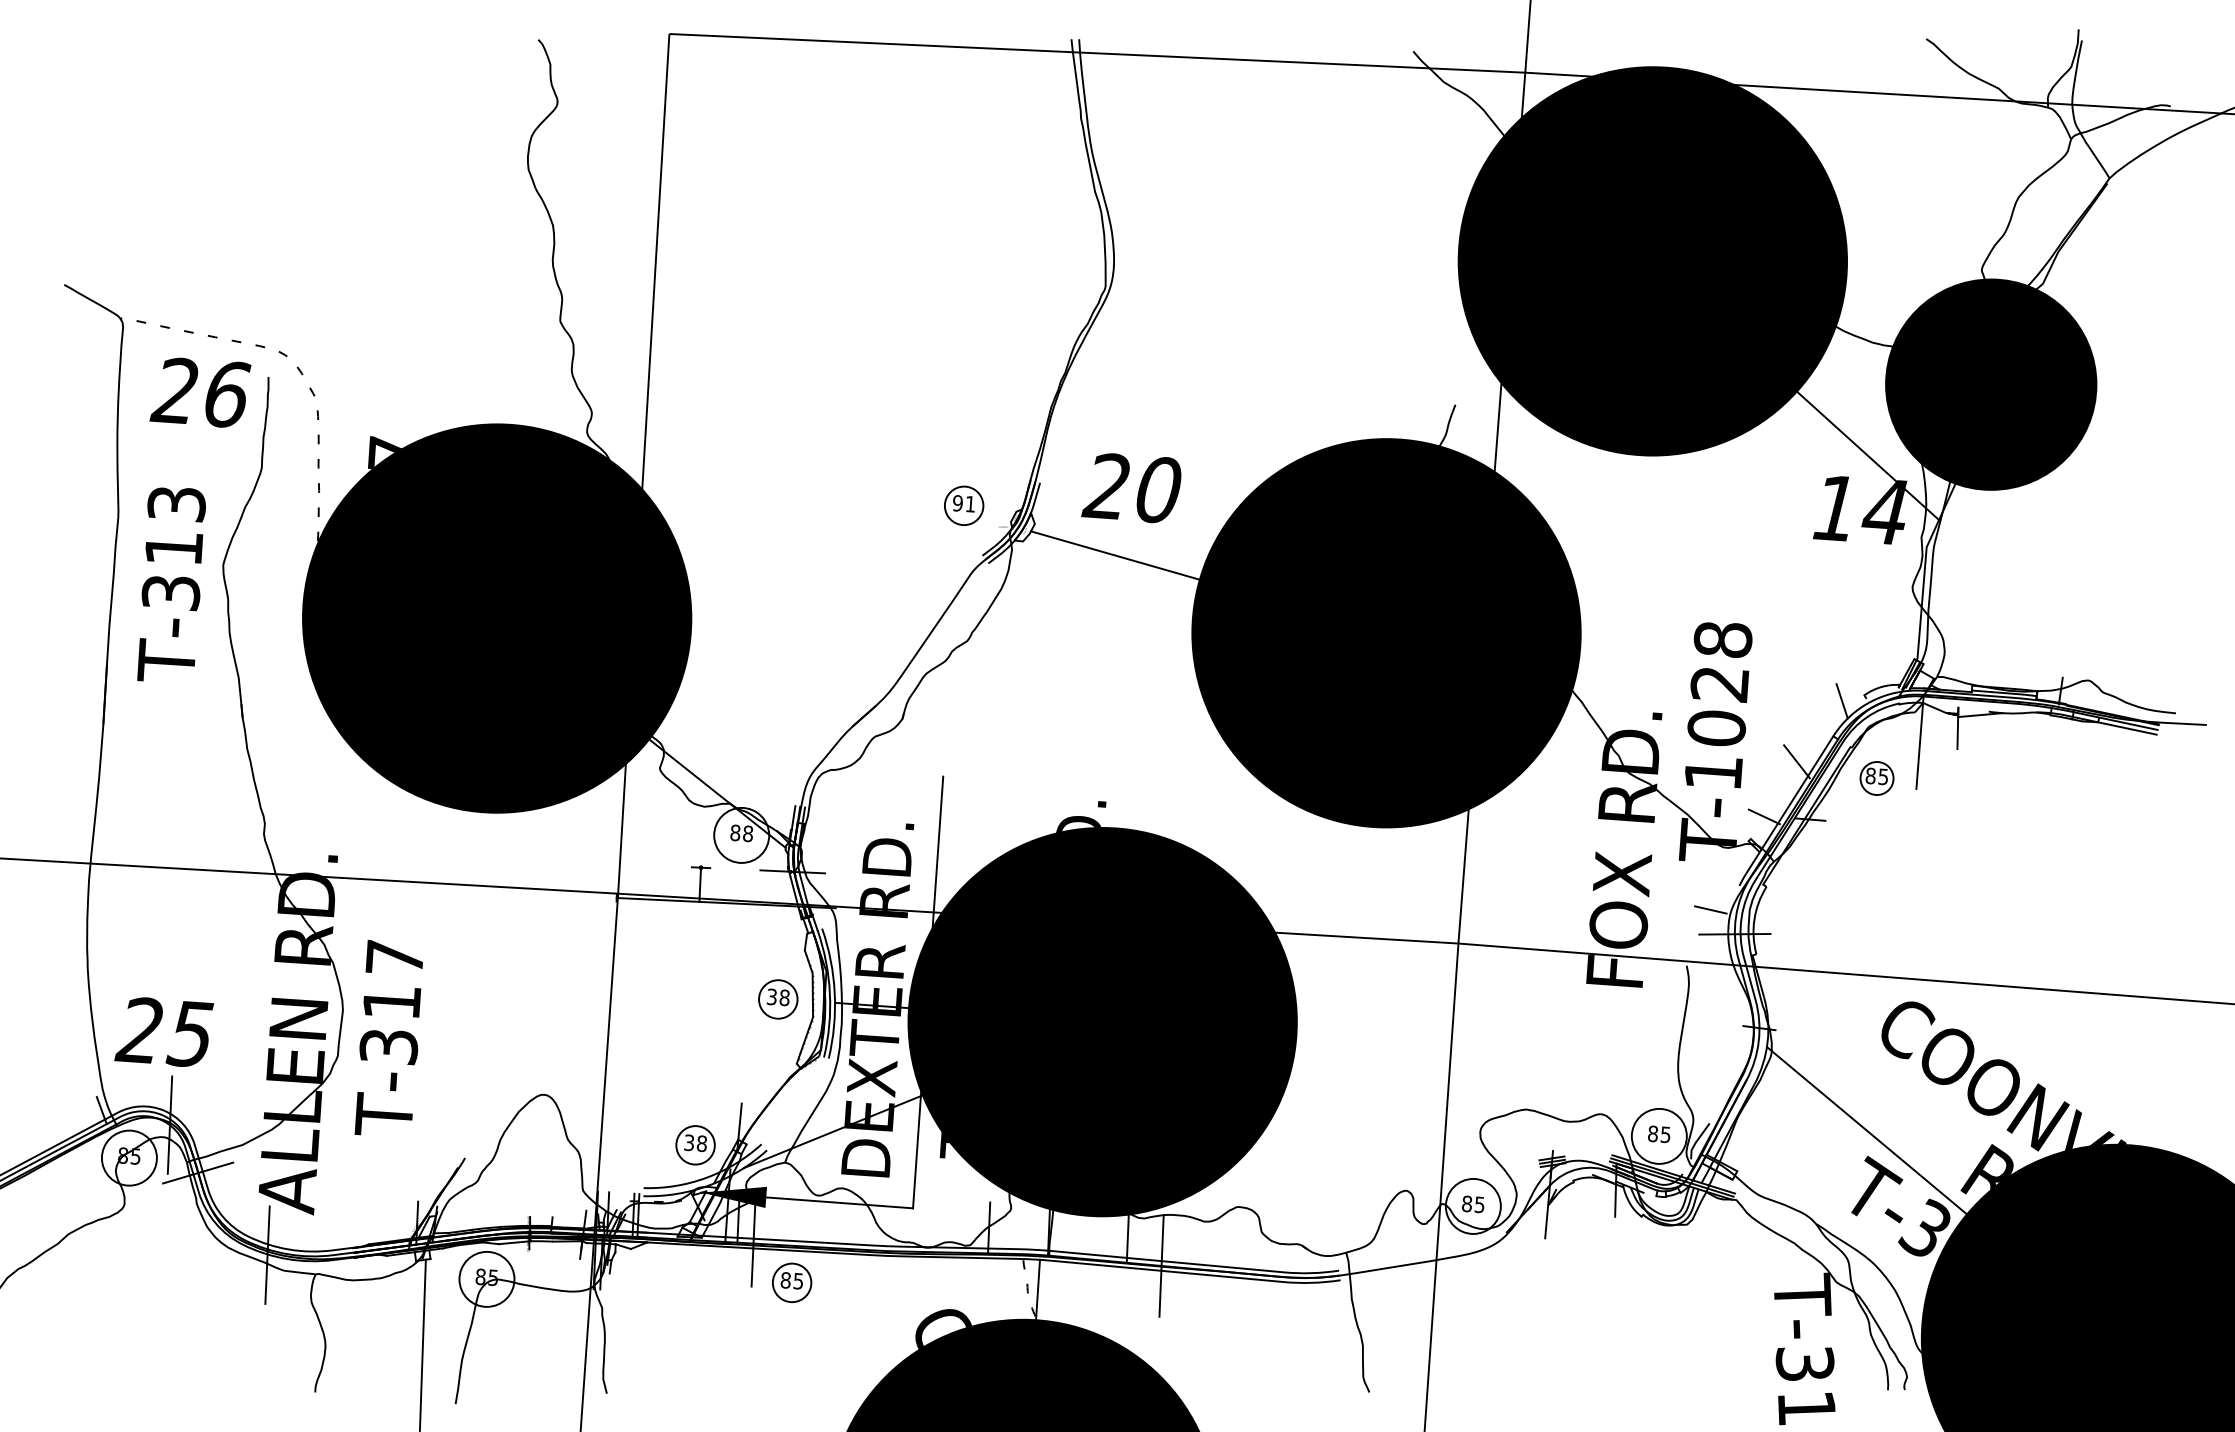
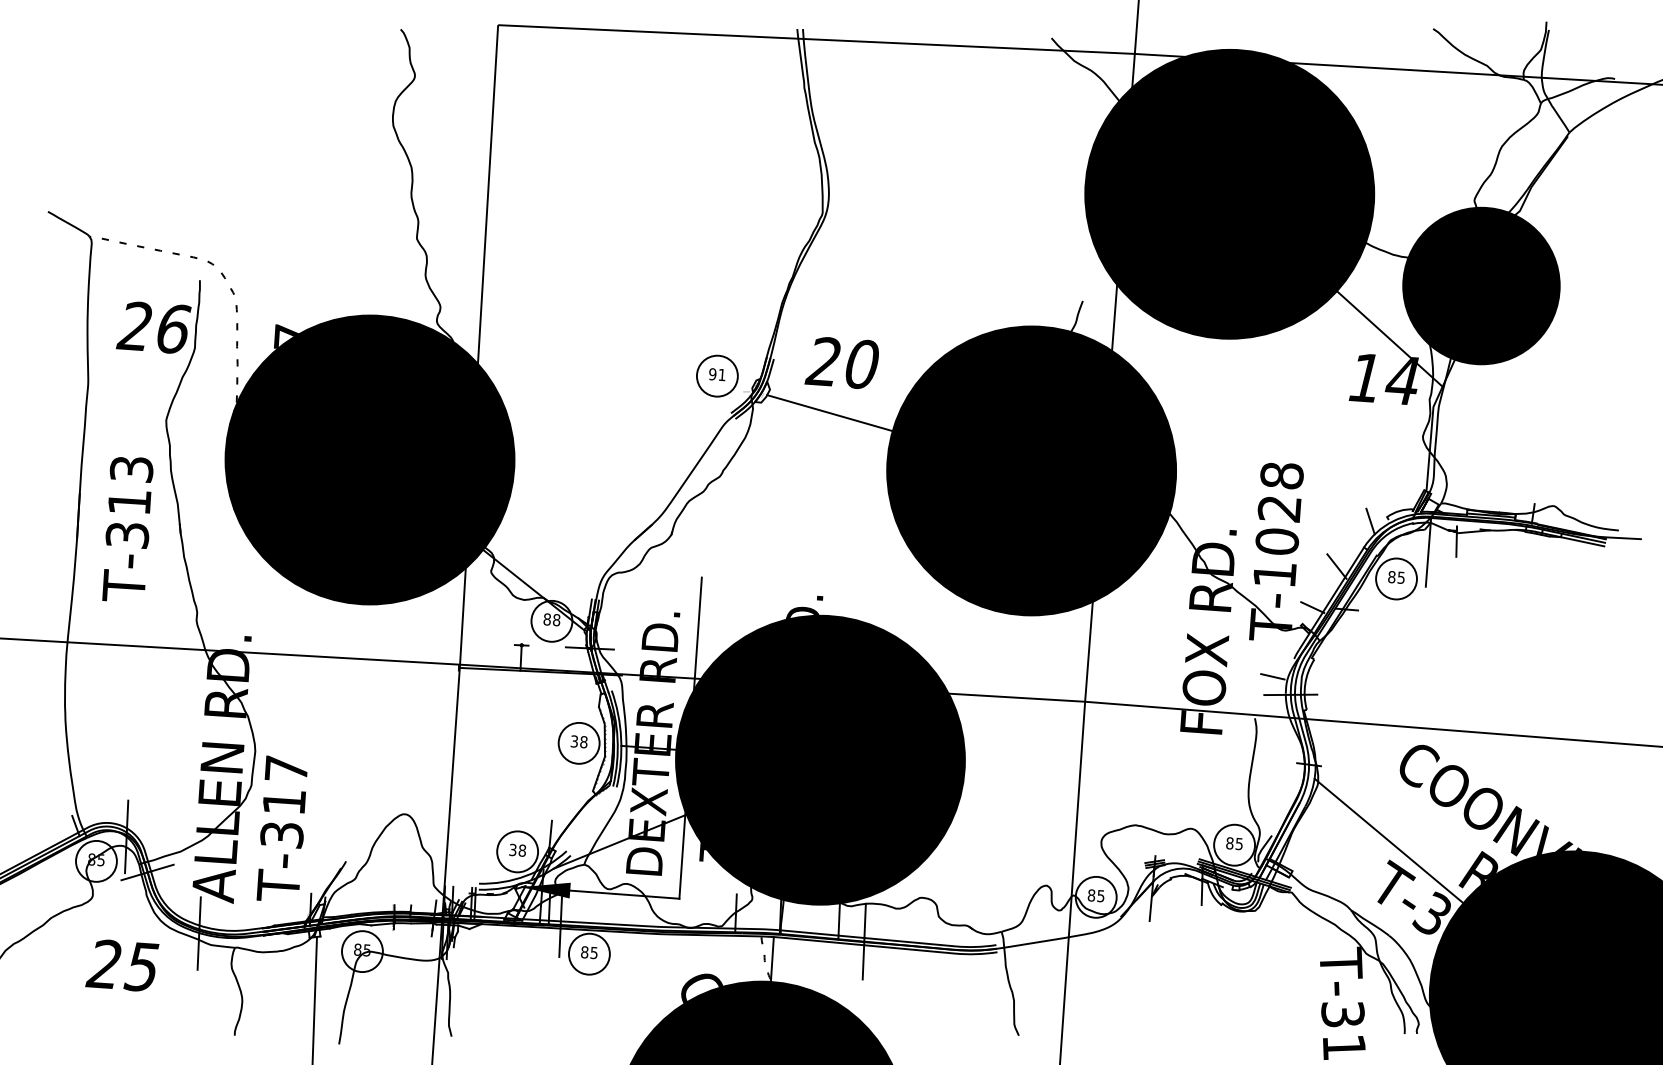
text: (200, 392) -> (153, 327), moved
circle: (963, 505) -> (716, 375), size x1.43
text: (171, 584) -> (127, 529), moved
circle: (1876, 778) -> (1396, 578), size x1.67
circle: (777, 998) -> (578, 742), size x1.43
text: (164, 1031) -> (122, 965), moved
text: (388, 1037) -> (281, 828), moved
circle: (695, 1144) -> (517, 851), size x1.43
circle: (791, 1282) -> (588, 953), size x1.43

